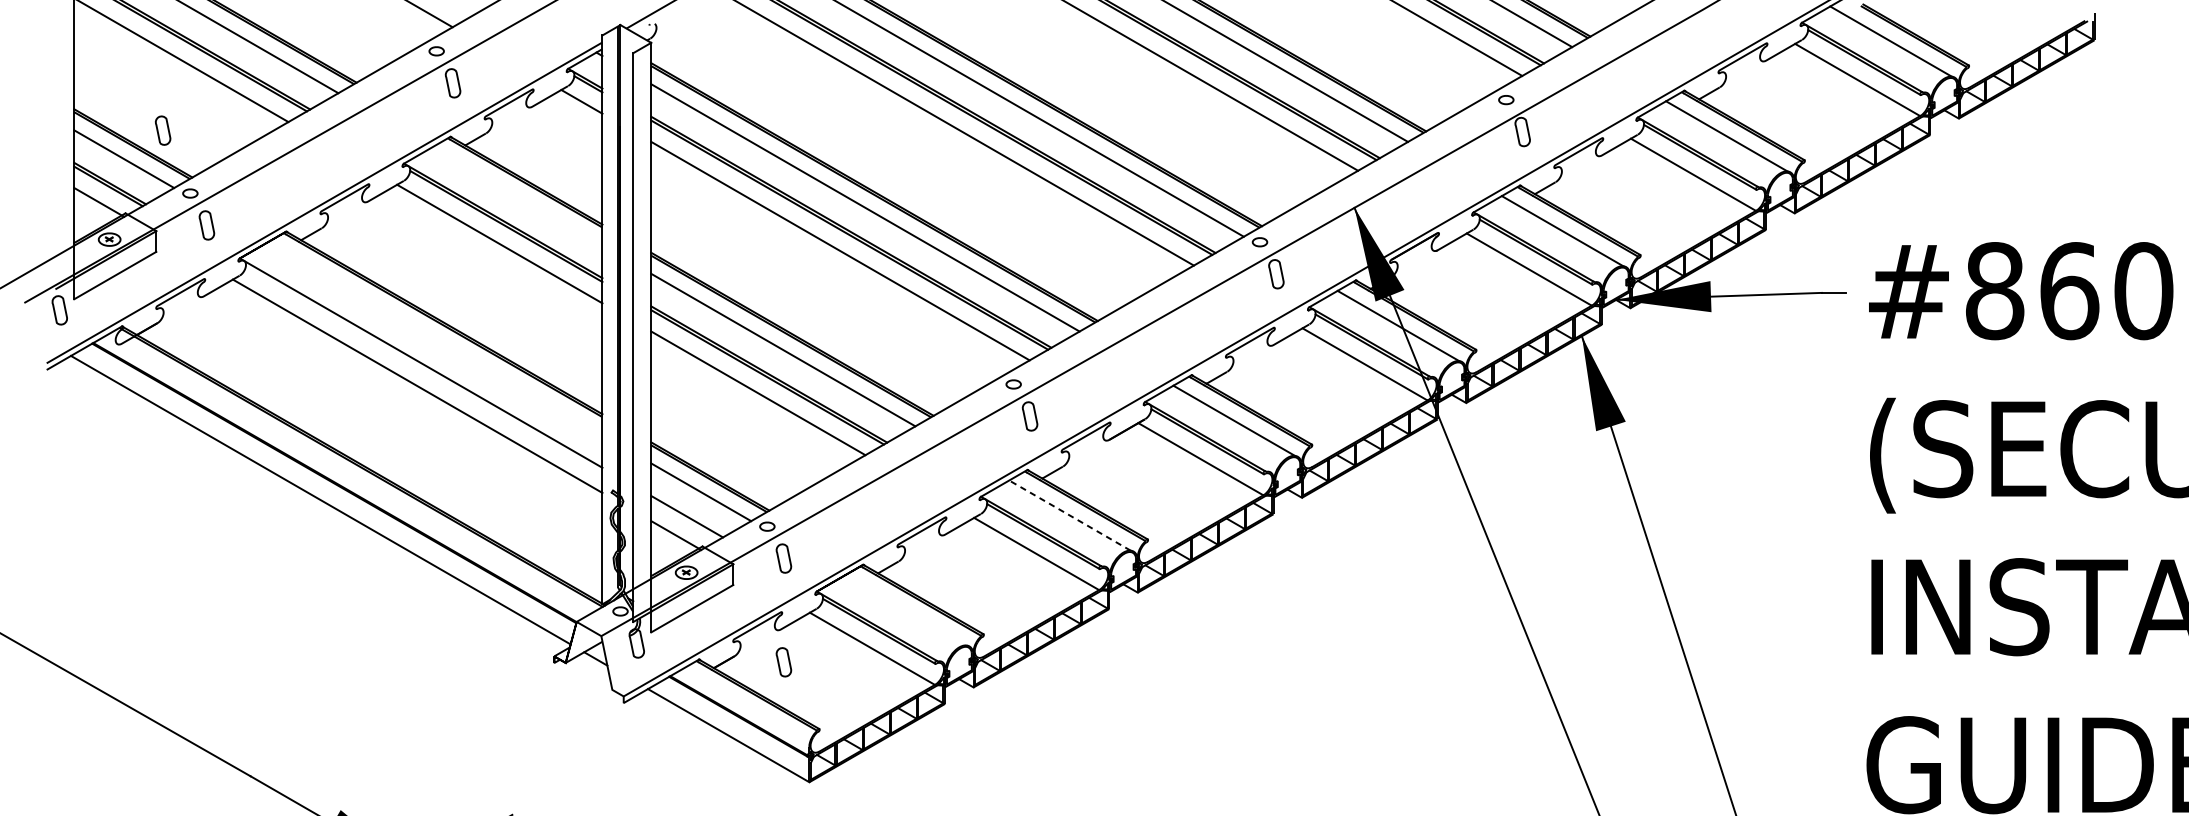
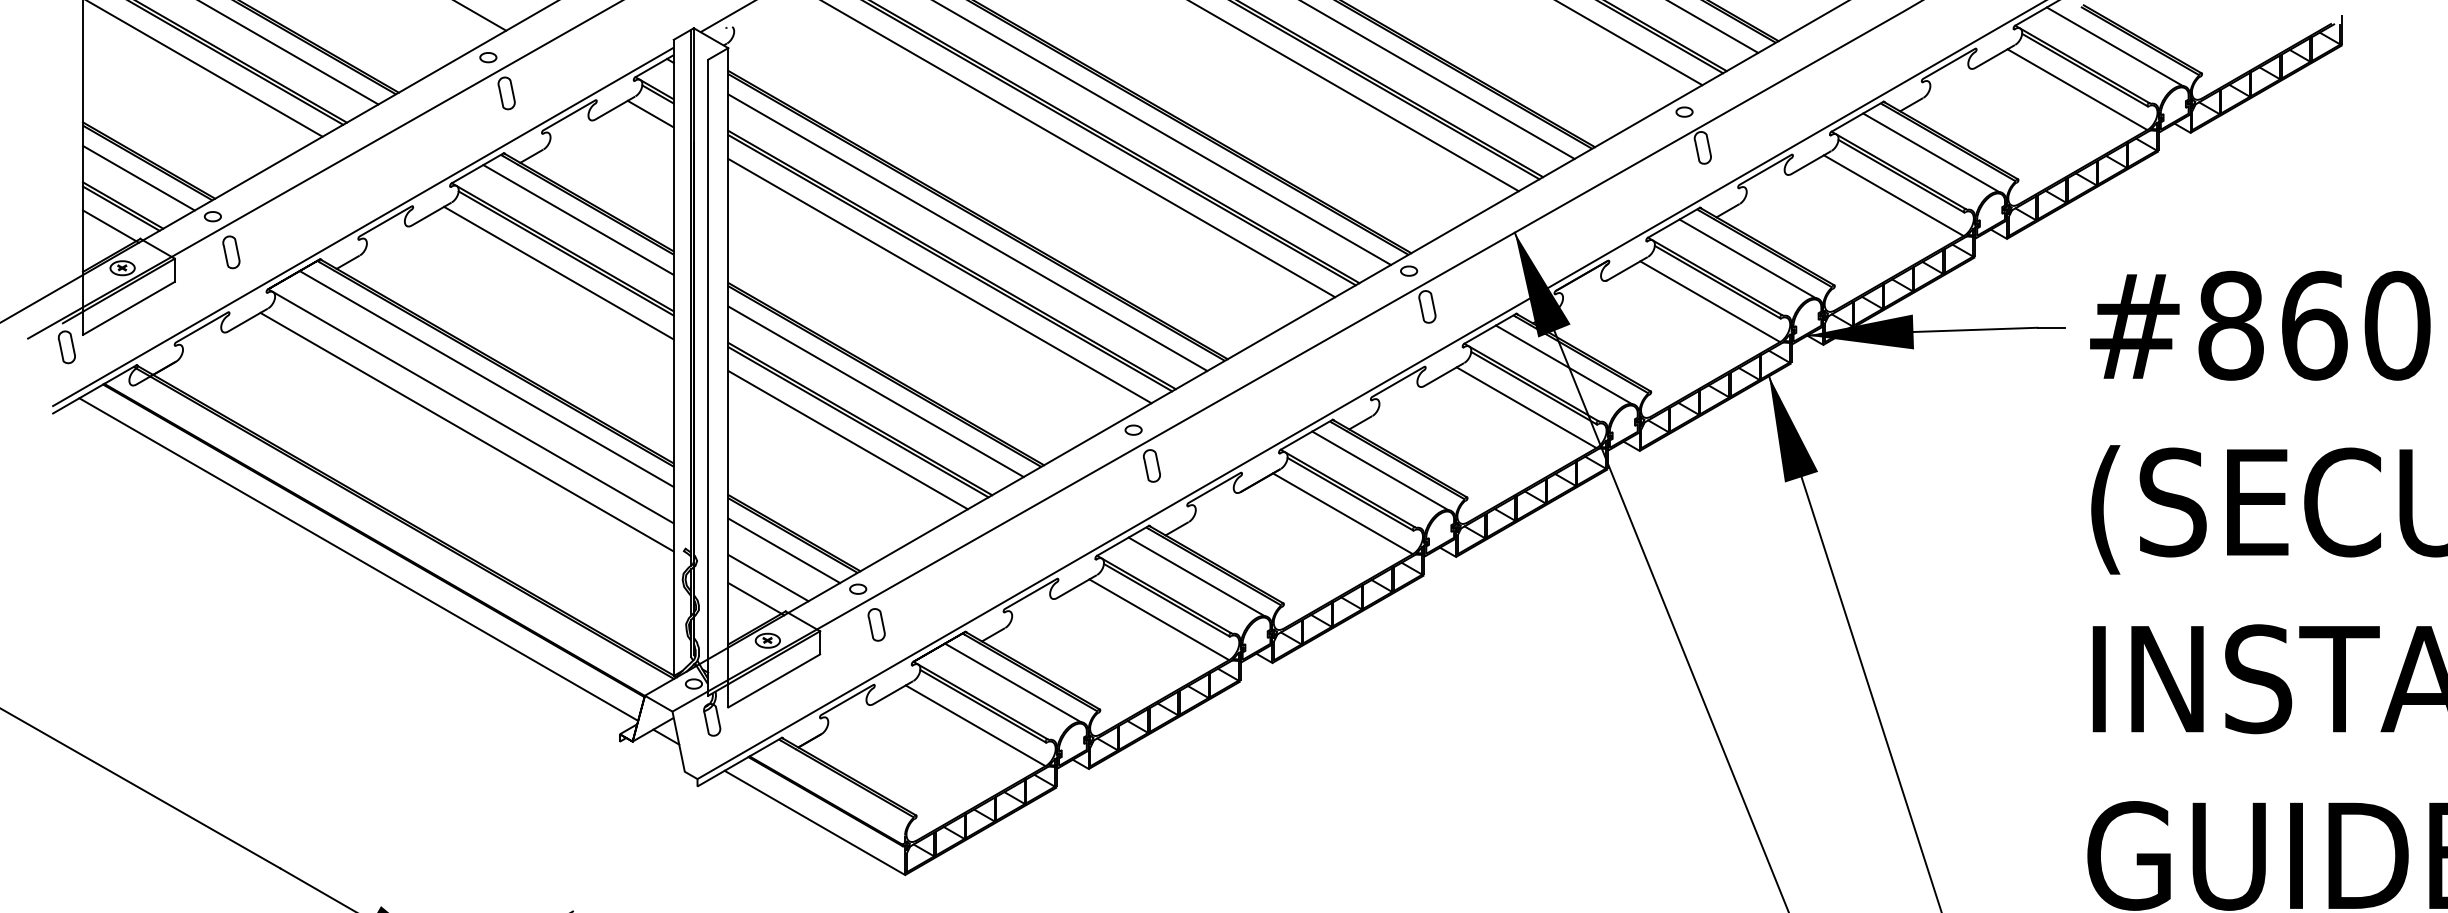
part: (163, 130) -> (182, 146), removed
line: (517, 196) -> (578, 219), added
line: (435, 339) -> (486, 379), added
line: (1069, 515) -> (1196, 576), dashed -> solid
line: (905, 610) -> (1012, 682), added
part: (783, 661) -> (876, 740), removed

